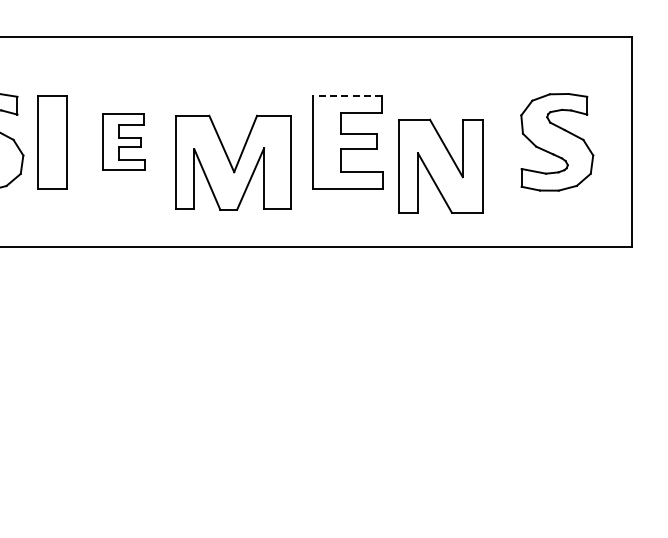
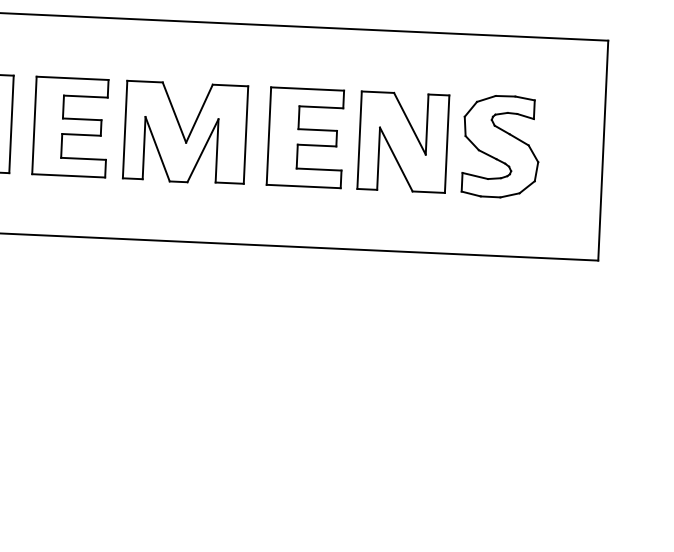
line: (347, 95) -> (307, 88), dashed -> solid
part: (123, 142) -> (70, 127), size x1.67
part: (557, 142) -> (501, 146), moved
part: (233, 162) -> (185, 132), moved
part: (440, 165) -> (402, 141), moved

